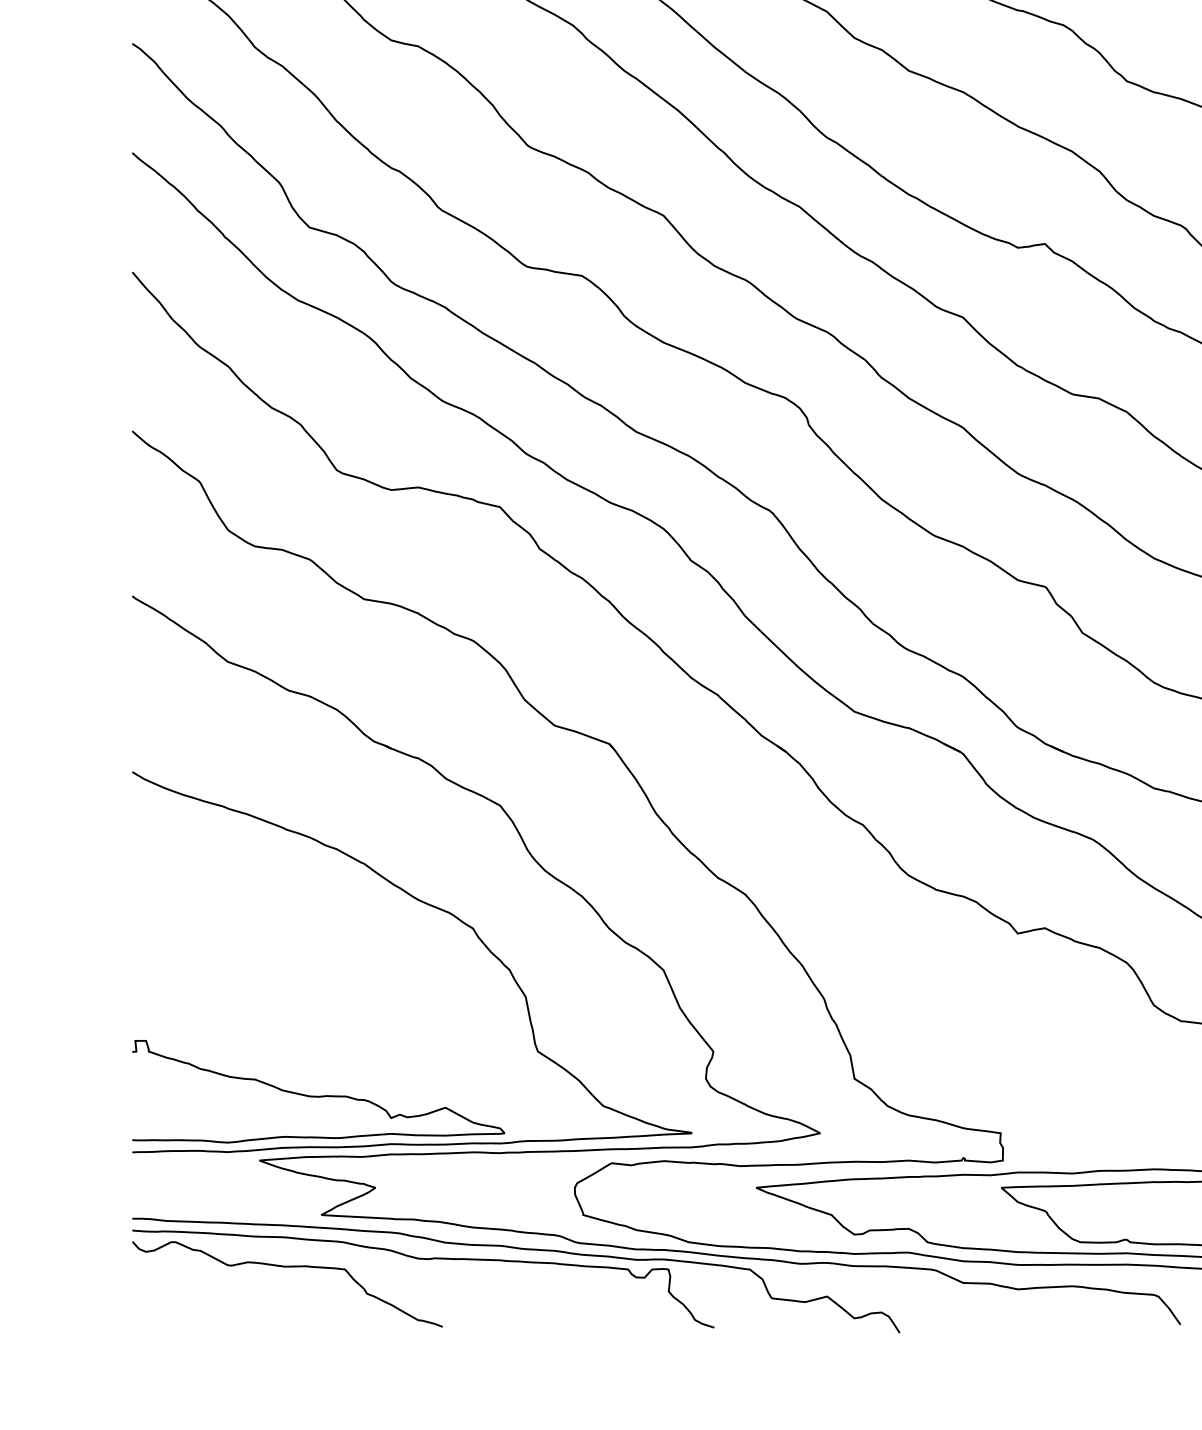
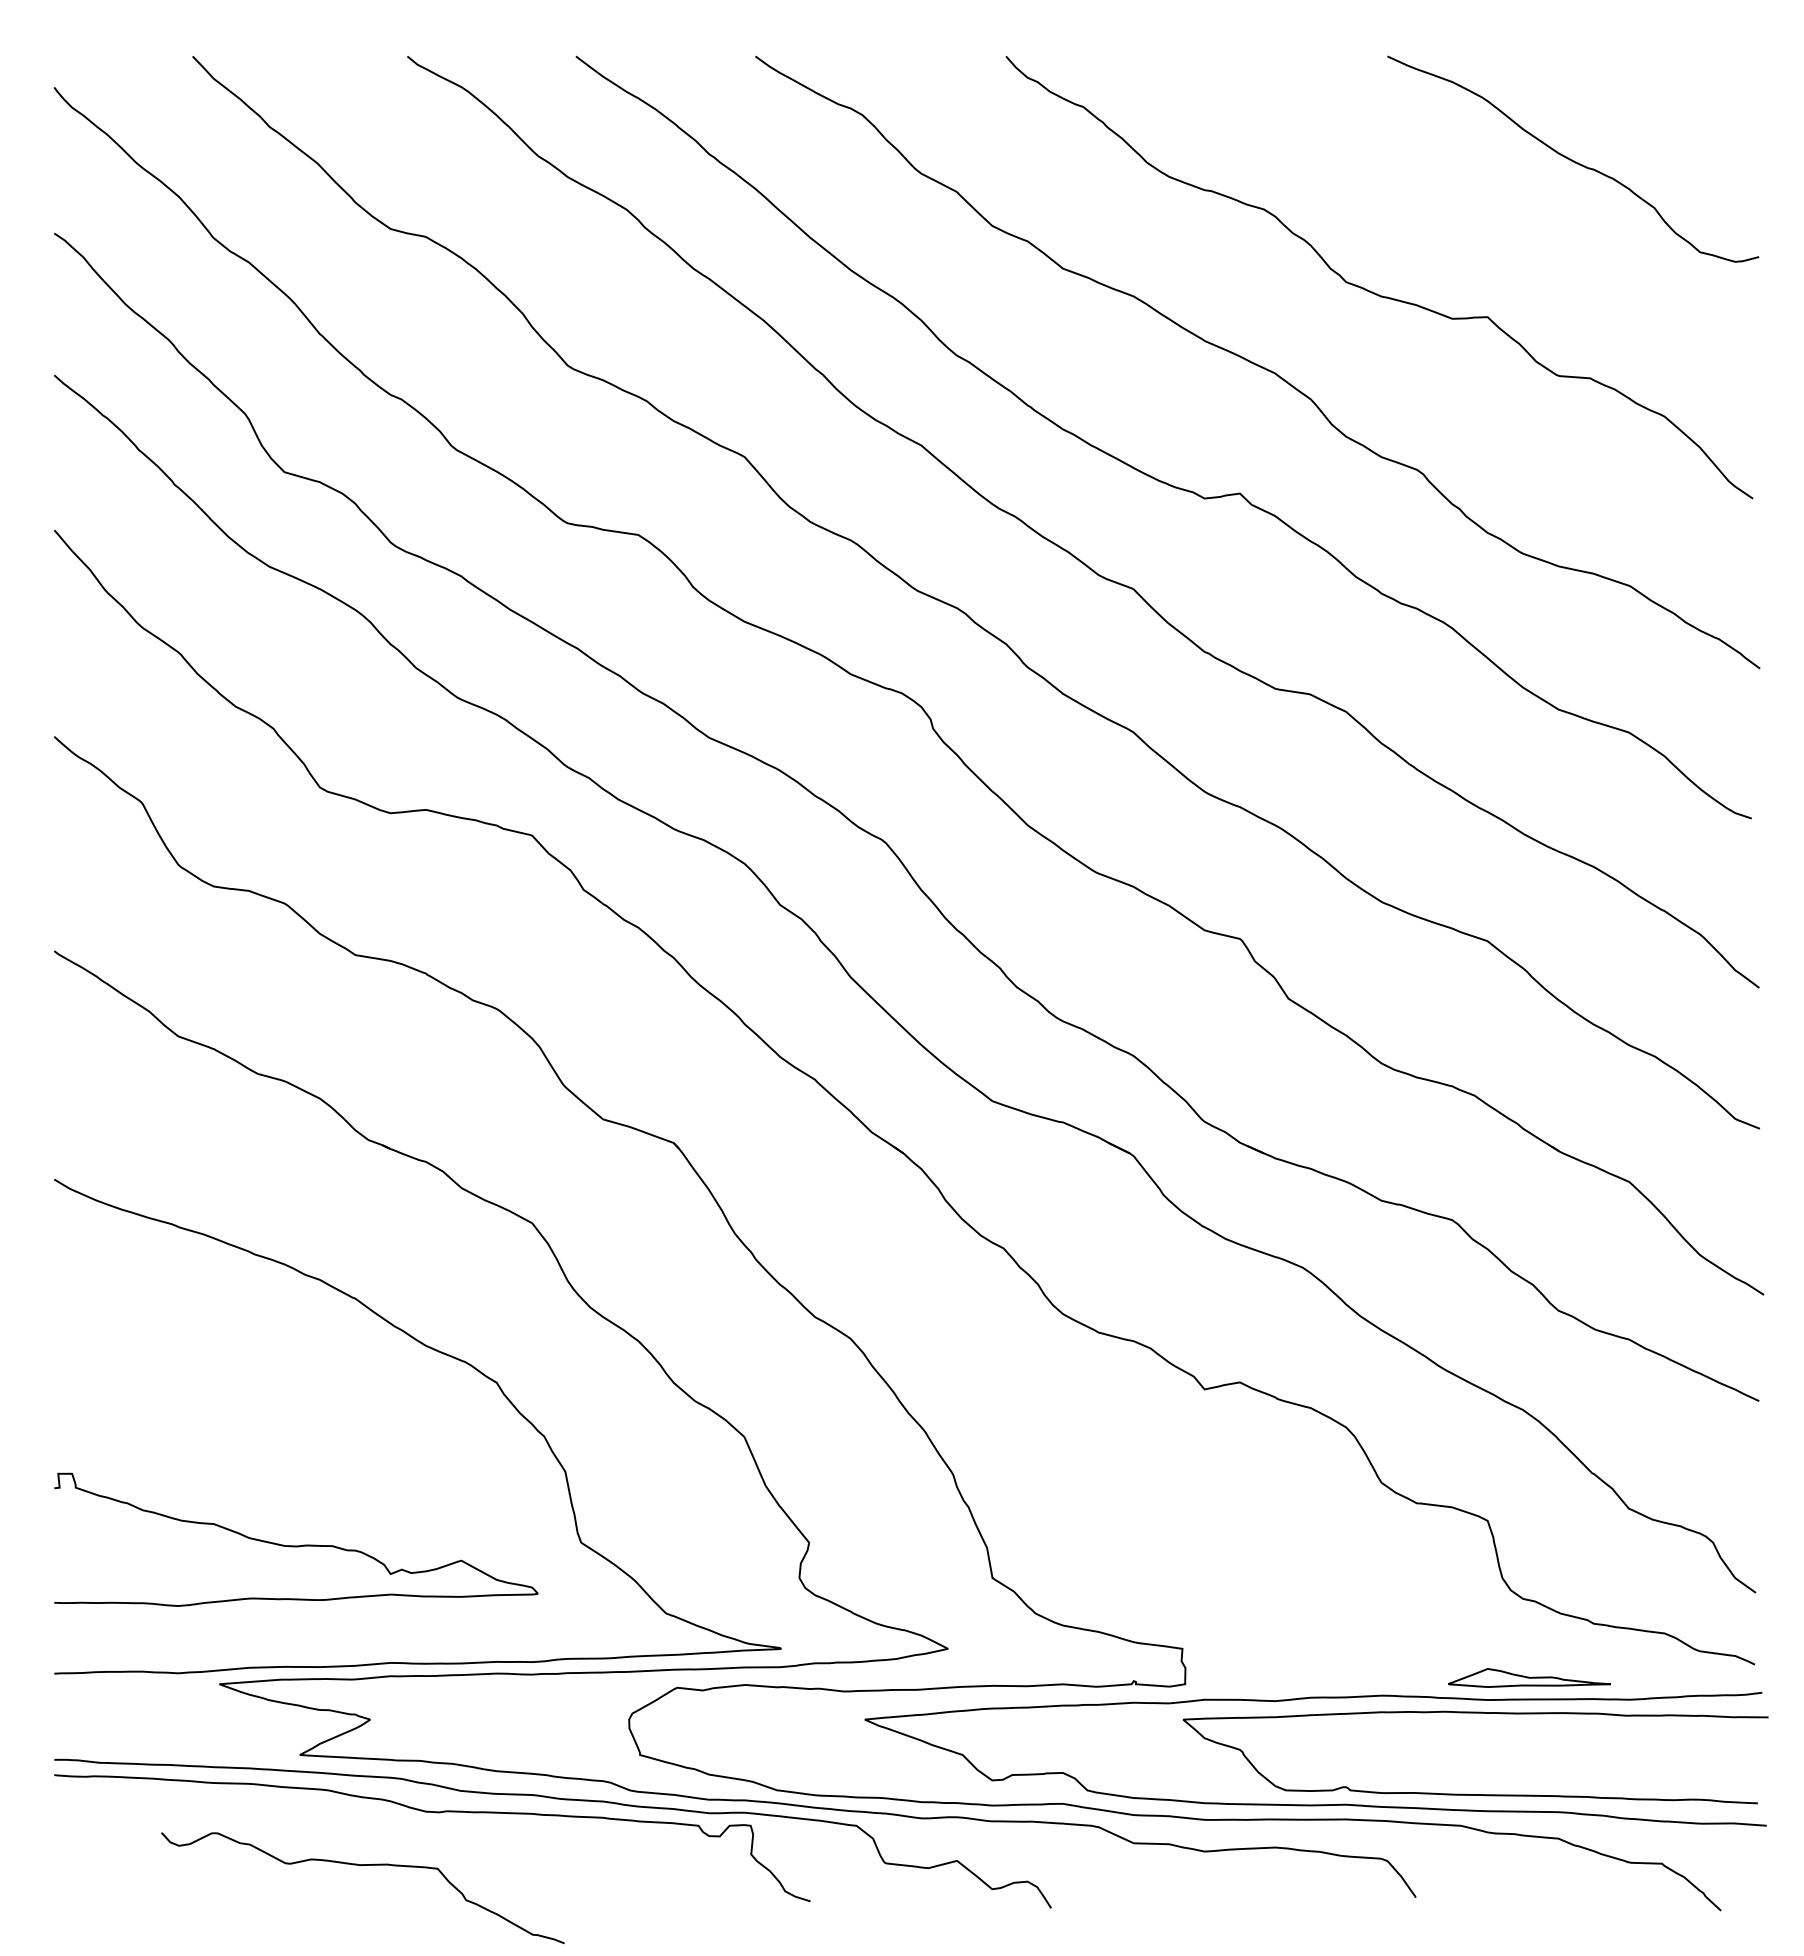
curve: (318, 1096) -> (296, 1545), moved
curve: (287, 1266) -> (362, 1865), moved

